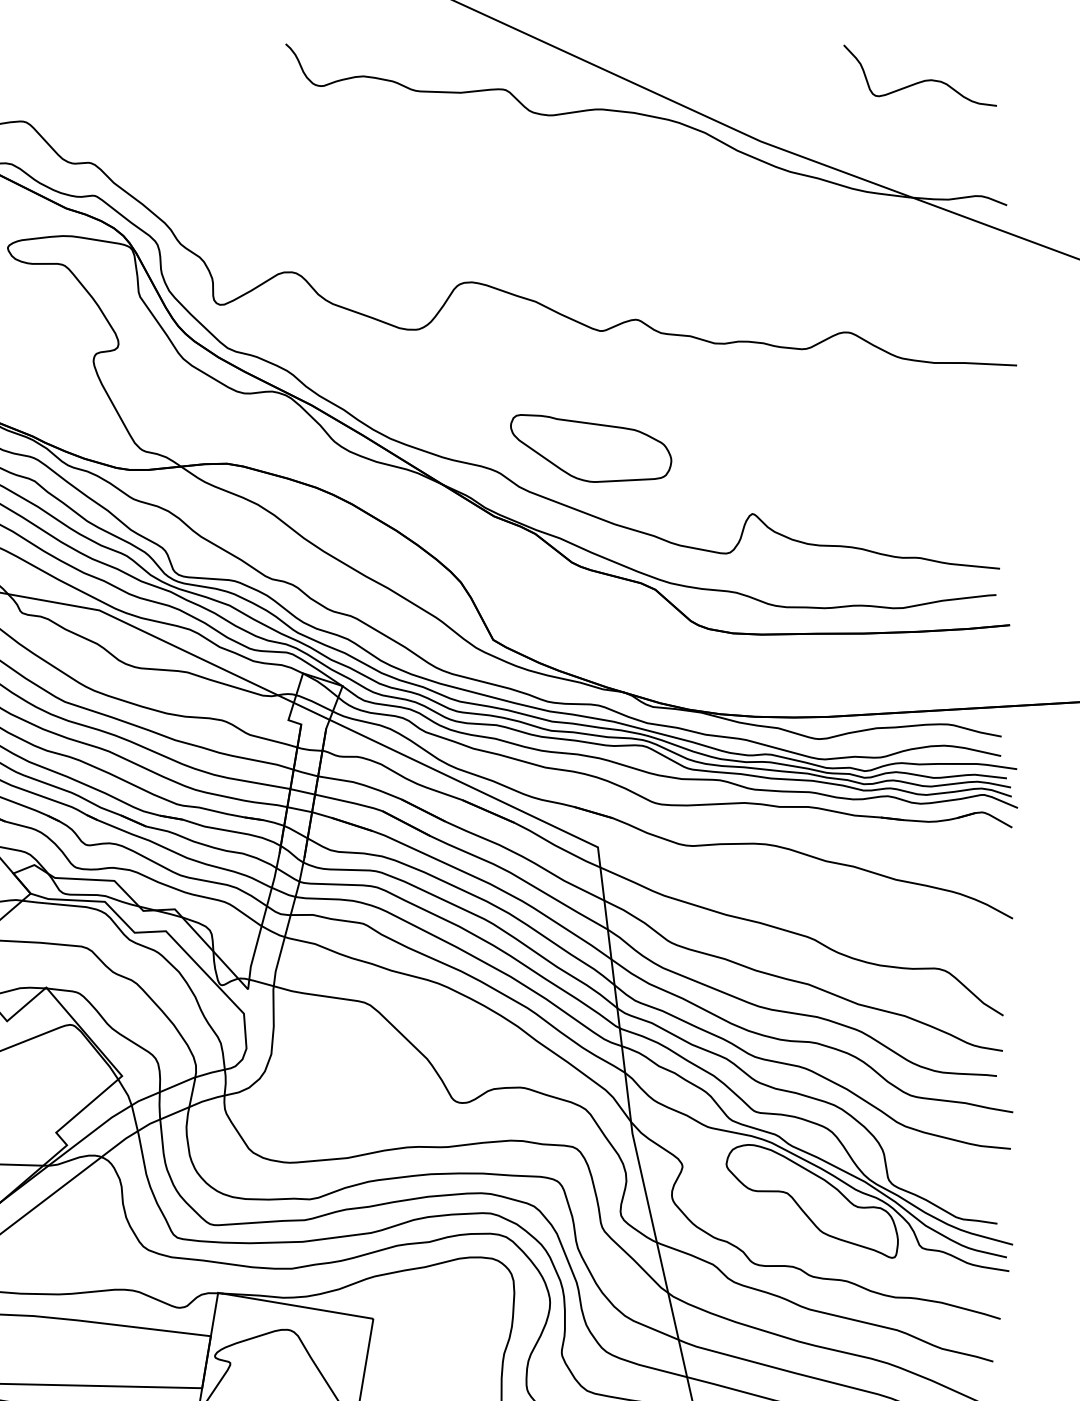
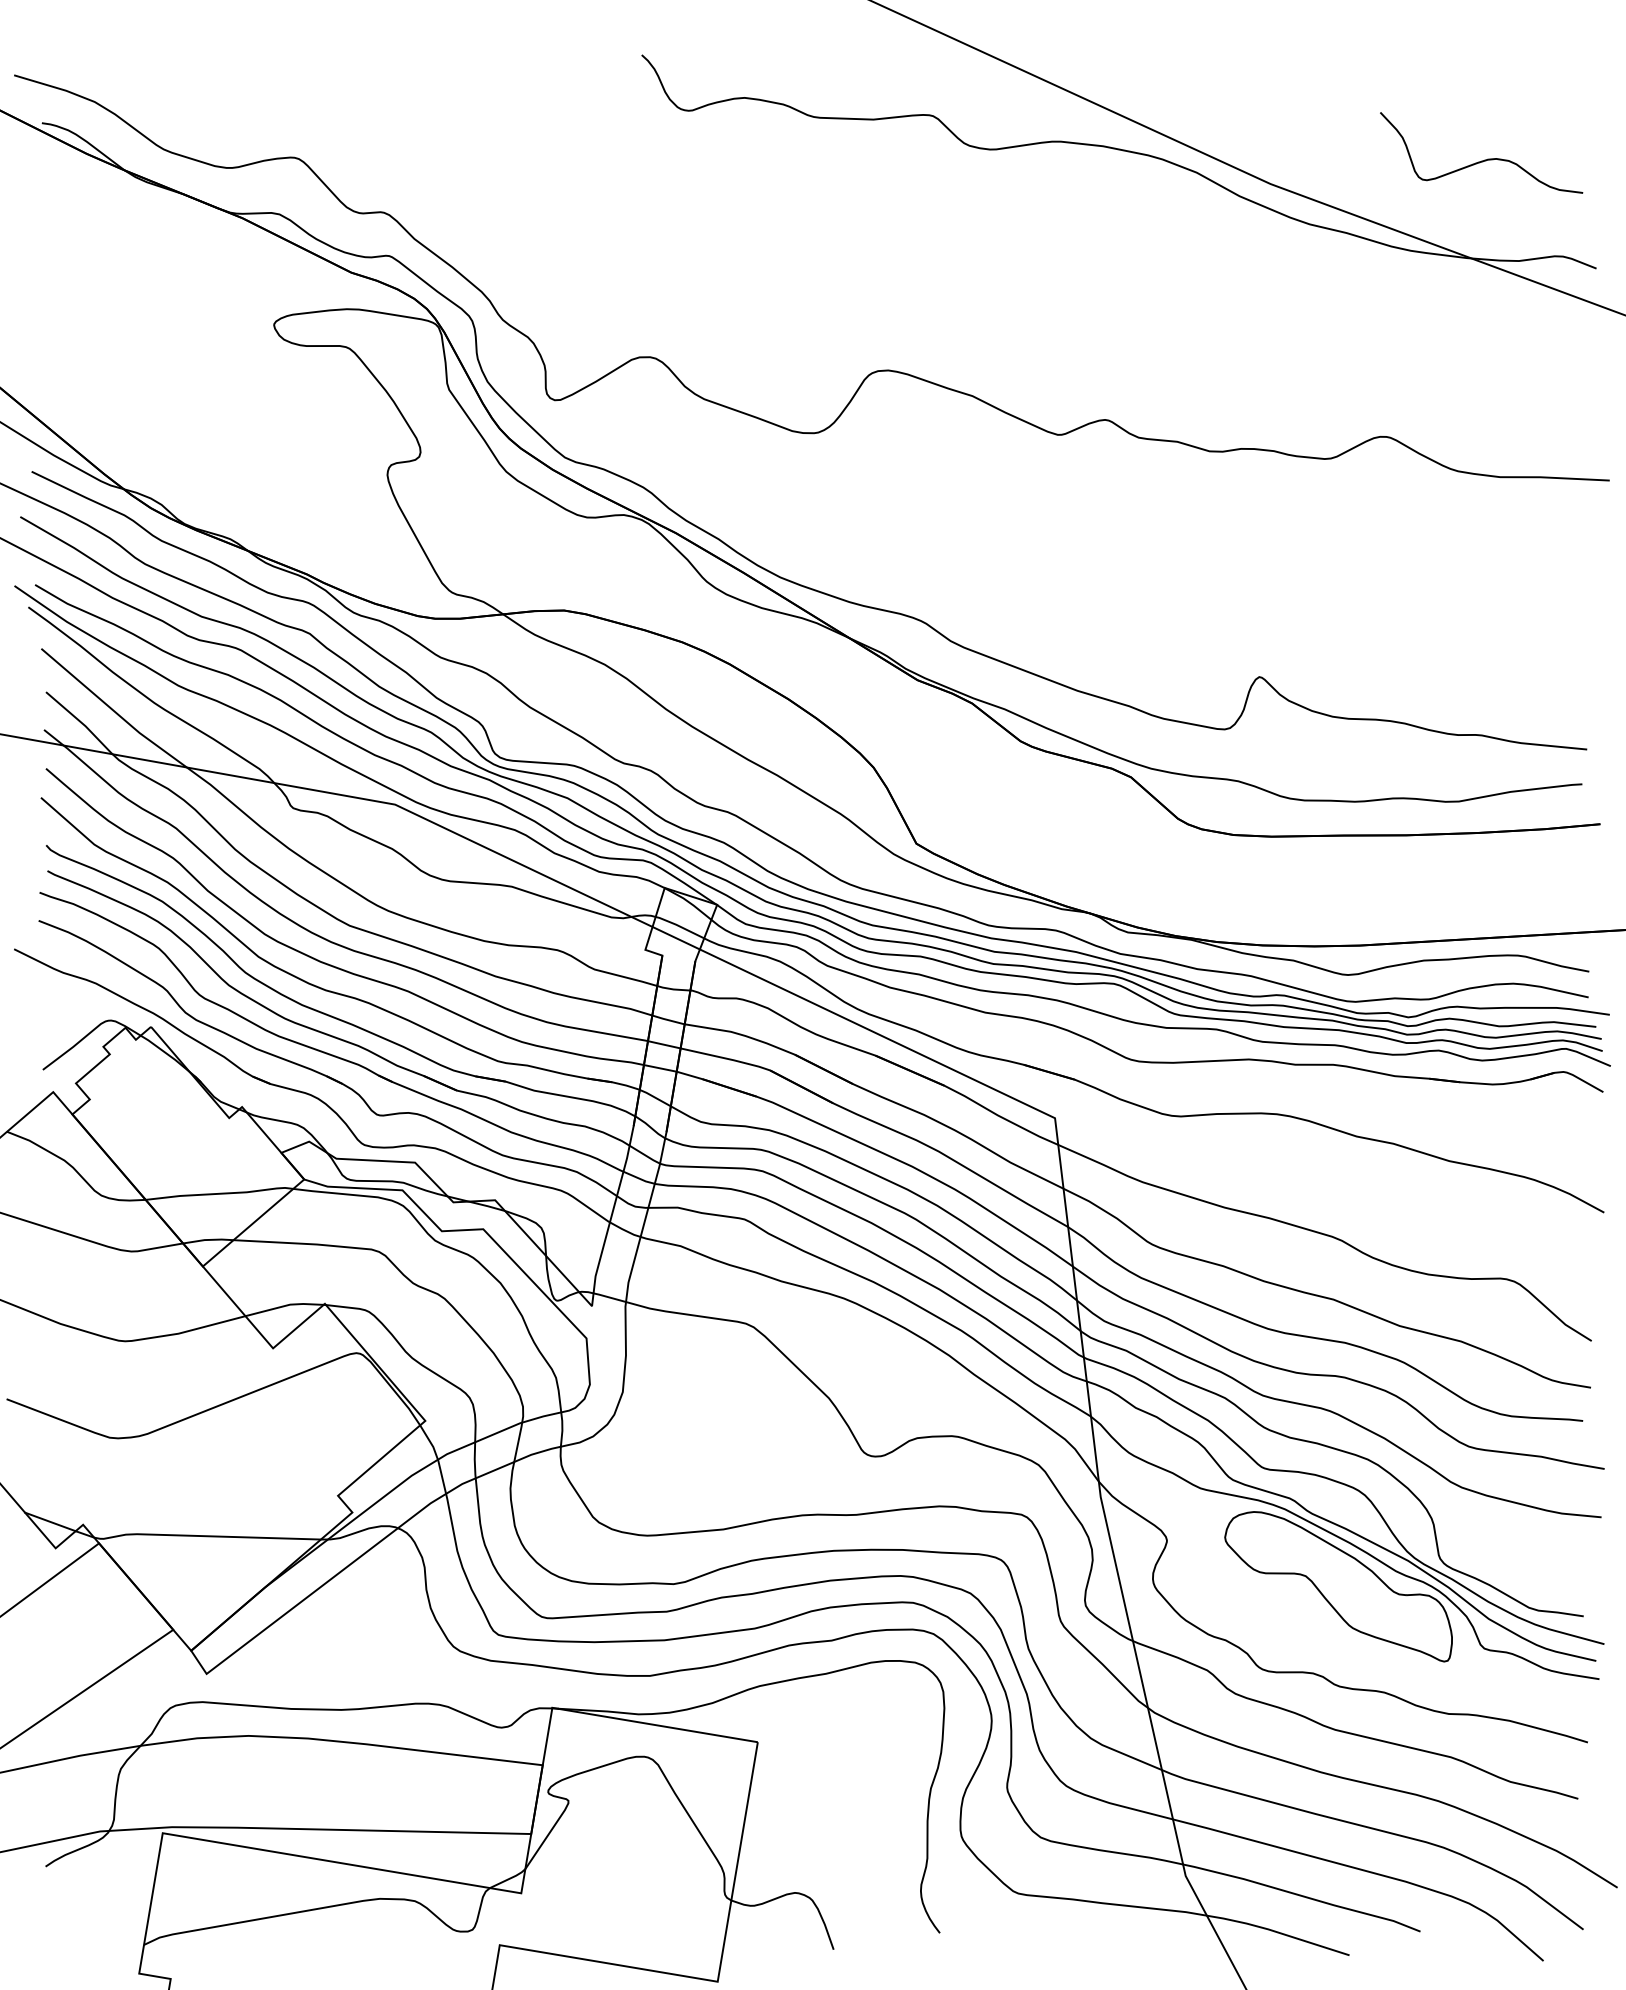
curve: (922, 80) -> (1484, 159), moved
part: (591, 448) -> (1046, 590), removed

